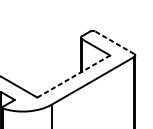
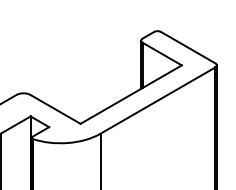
line: (114, 42) -> (187, 47), dashed -> solid
line: (73, 76) -> (131, 94), dashed -> solid

